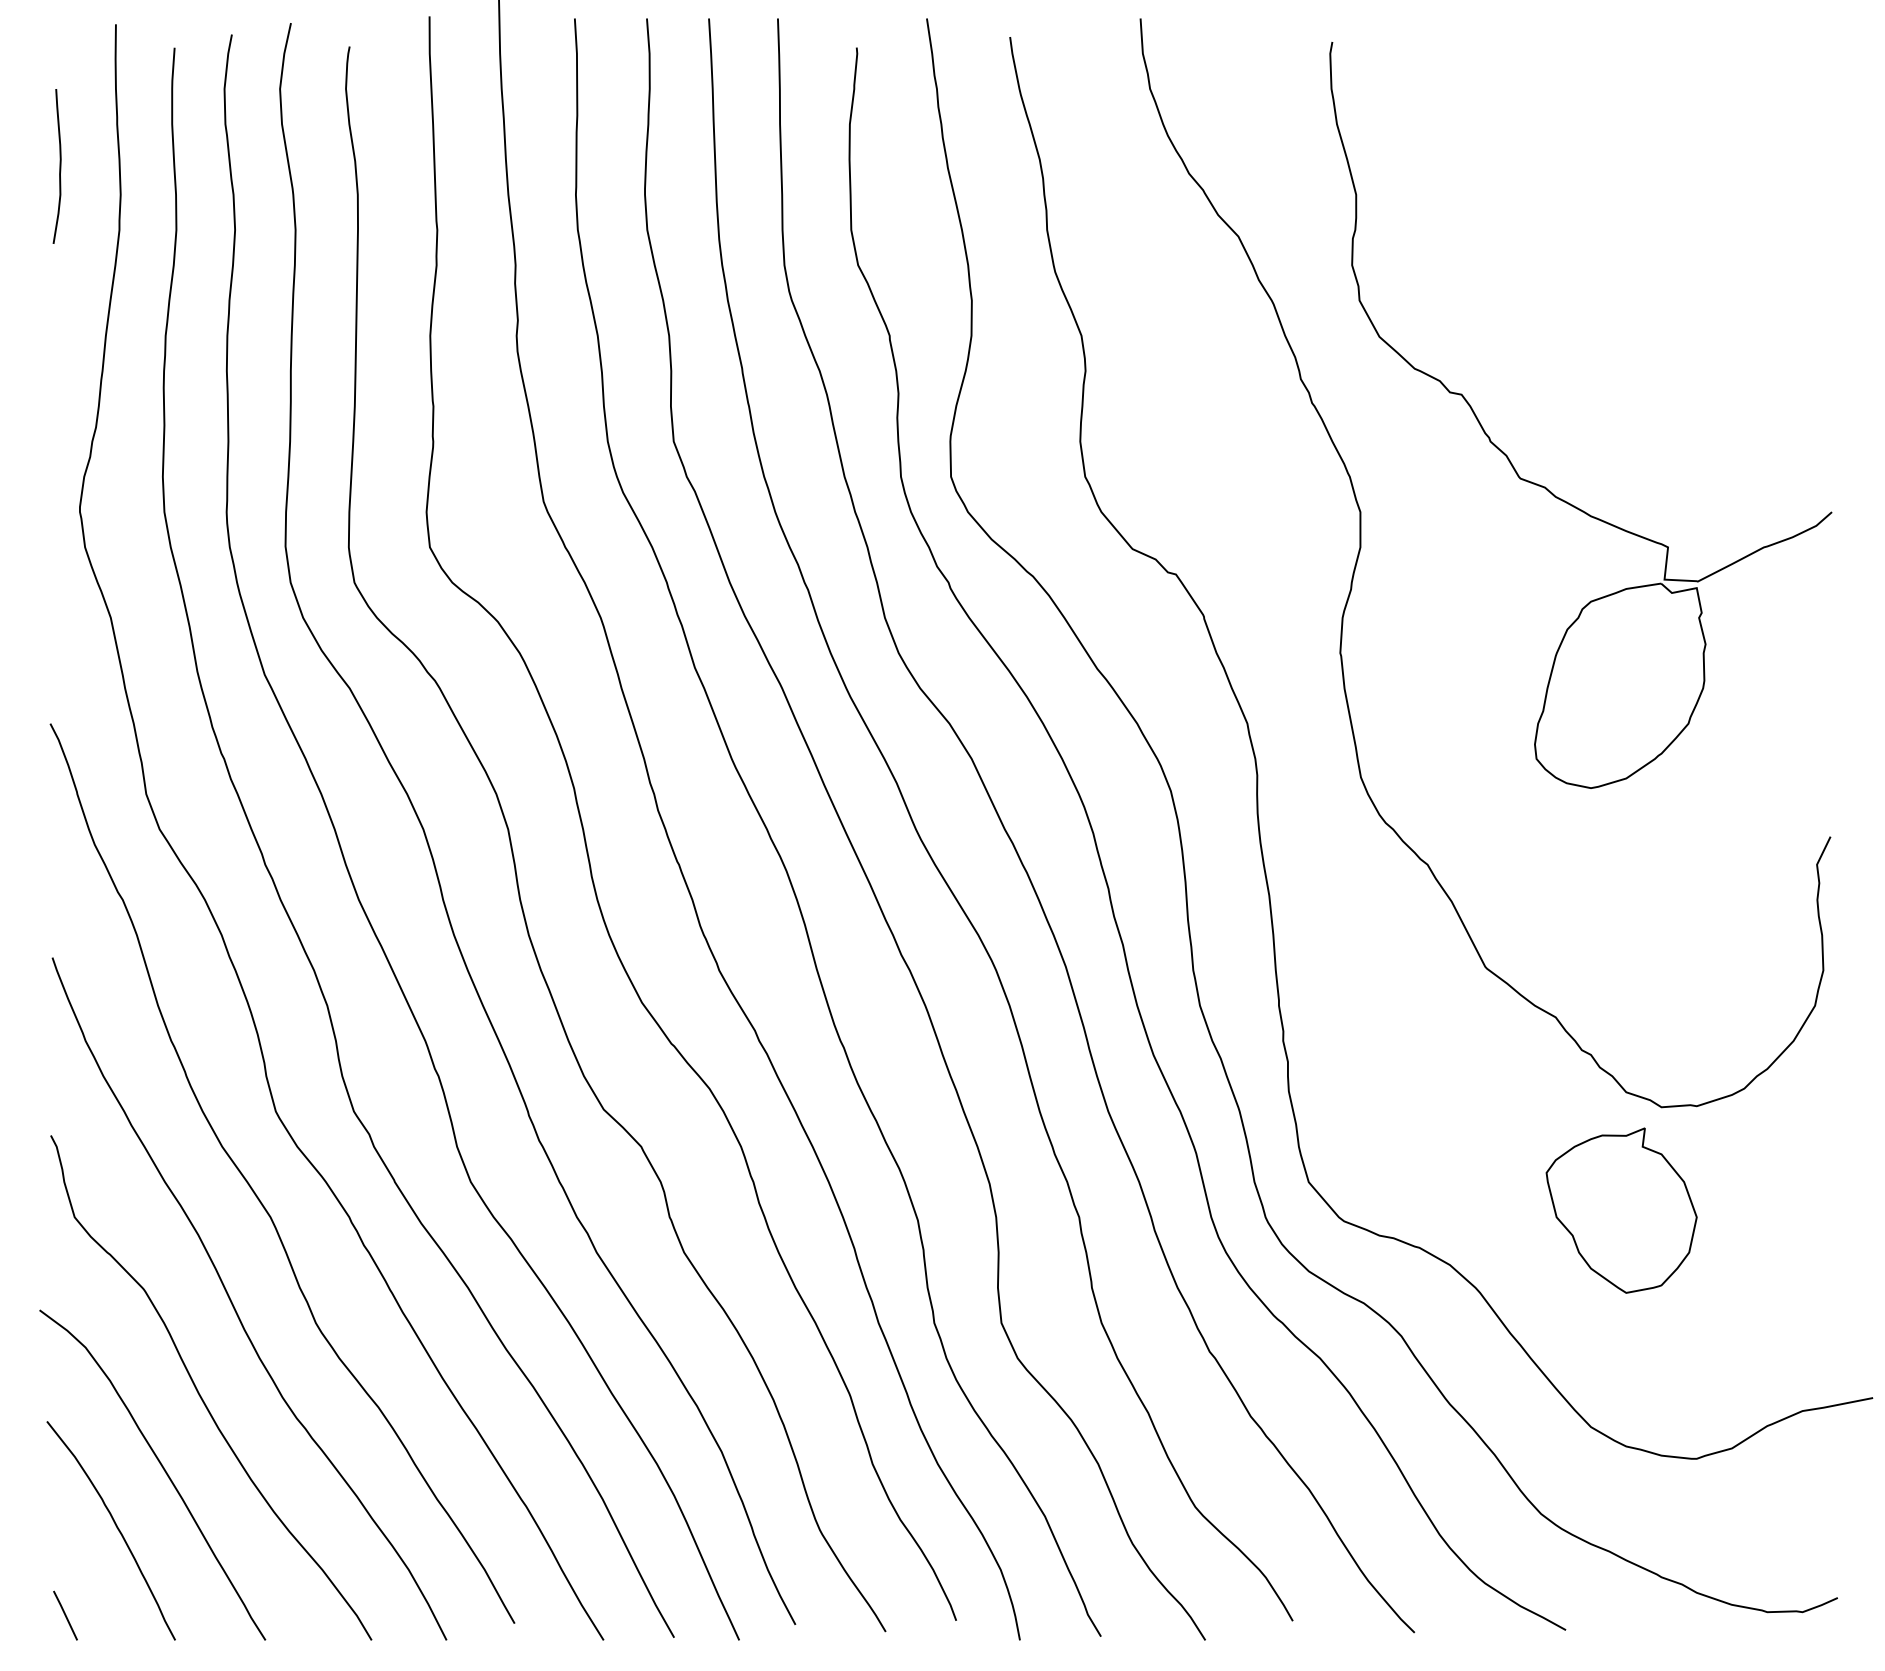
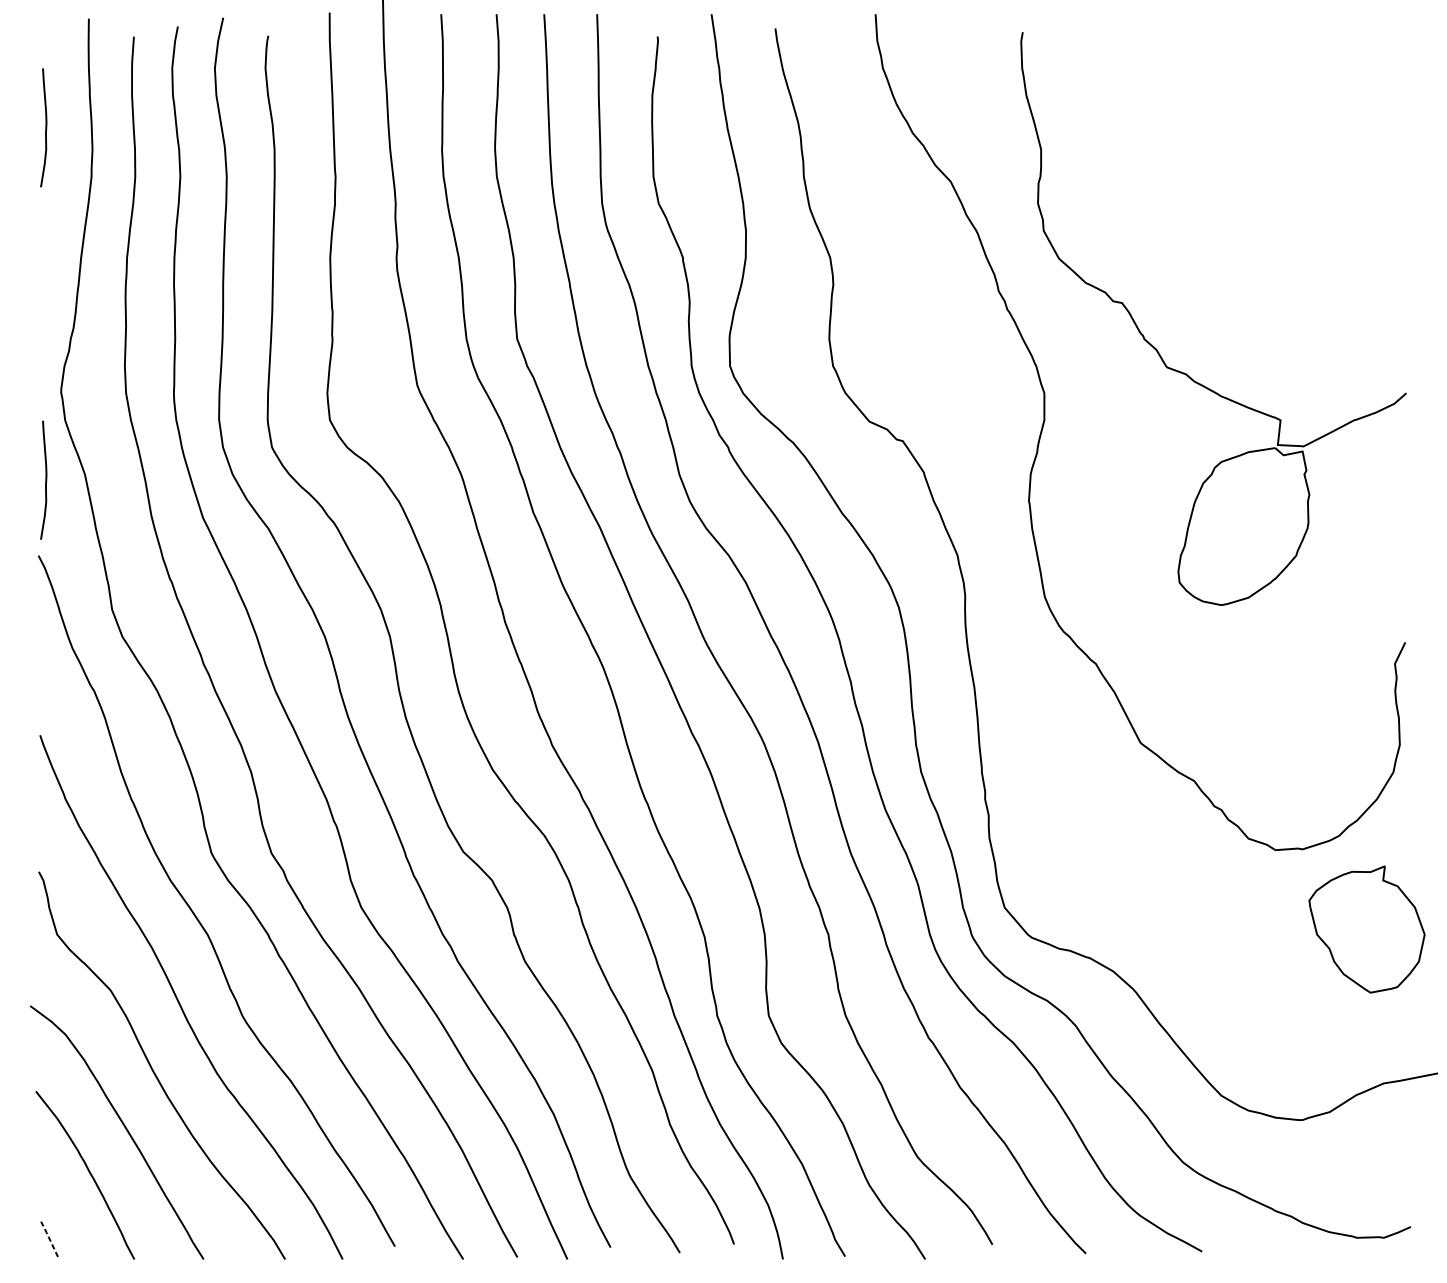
curve: (59, 625) -> (45, 480), added
part: (1621, 1210) -> (1366, 929), moved
line: (65, 1615) -> (50, 1240), solid -> dashed

